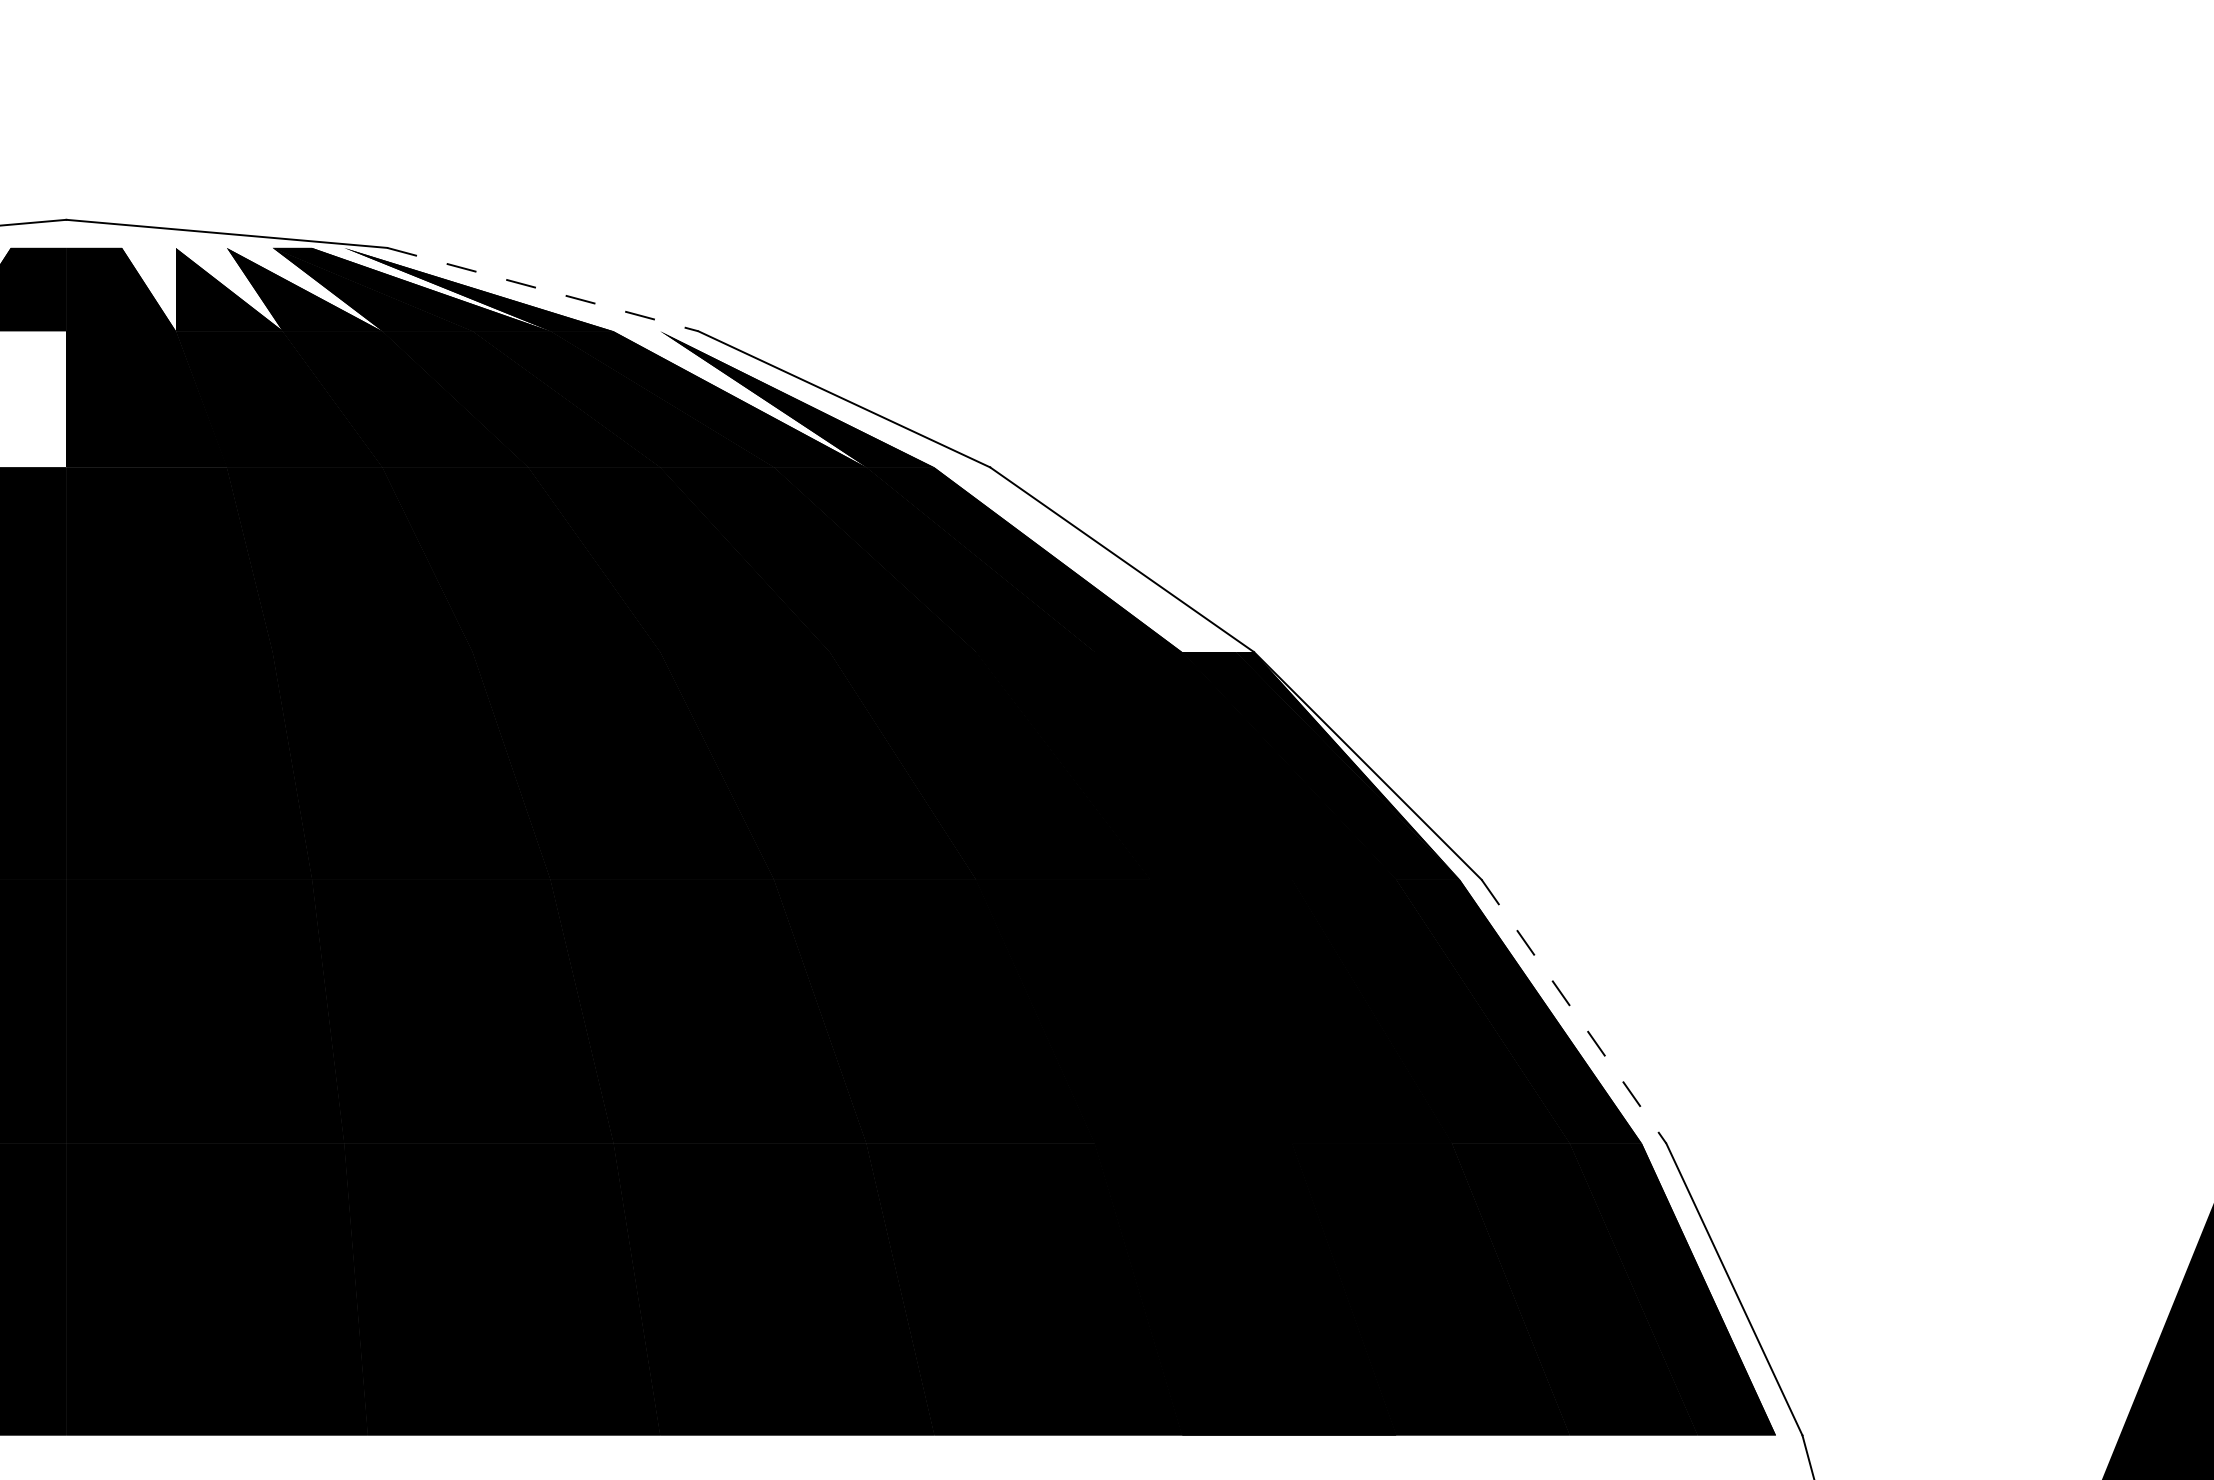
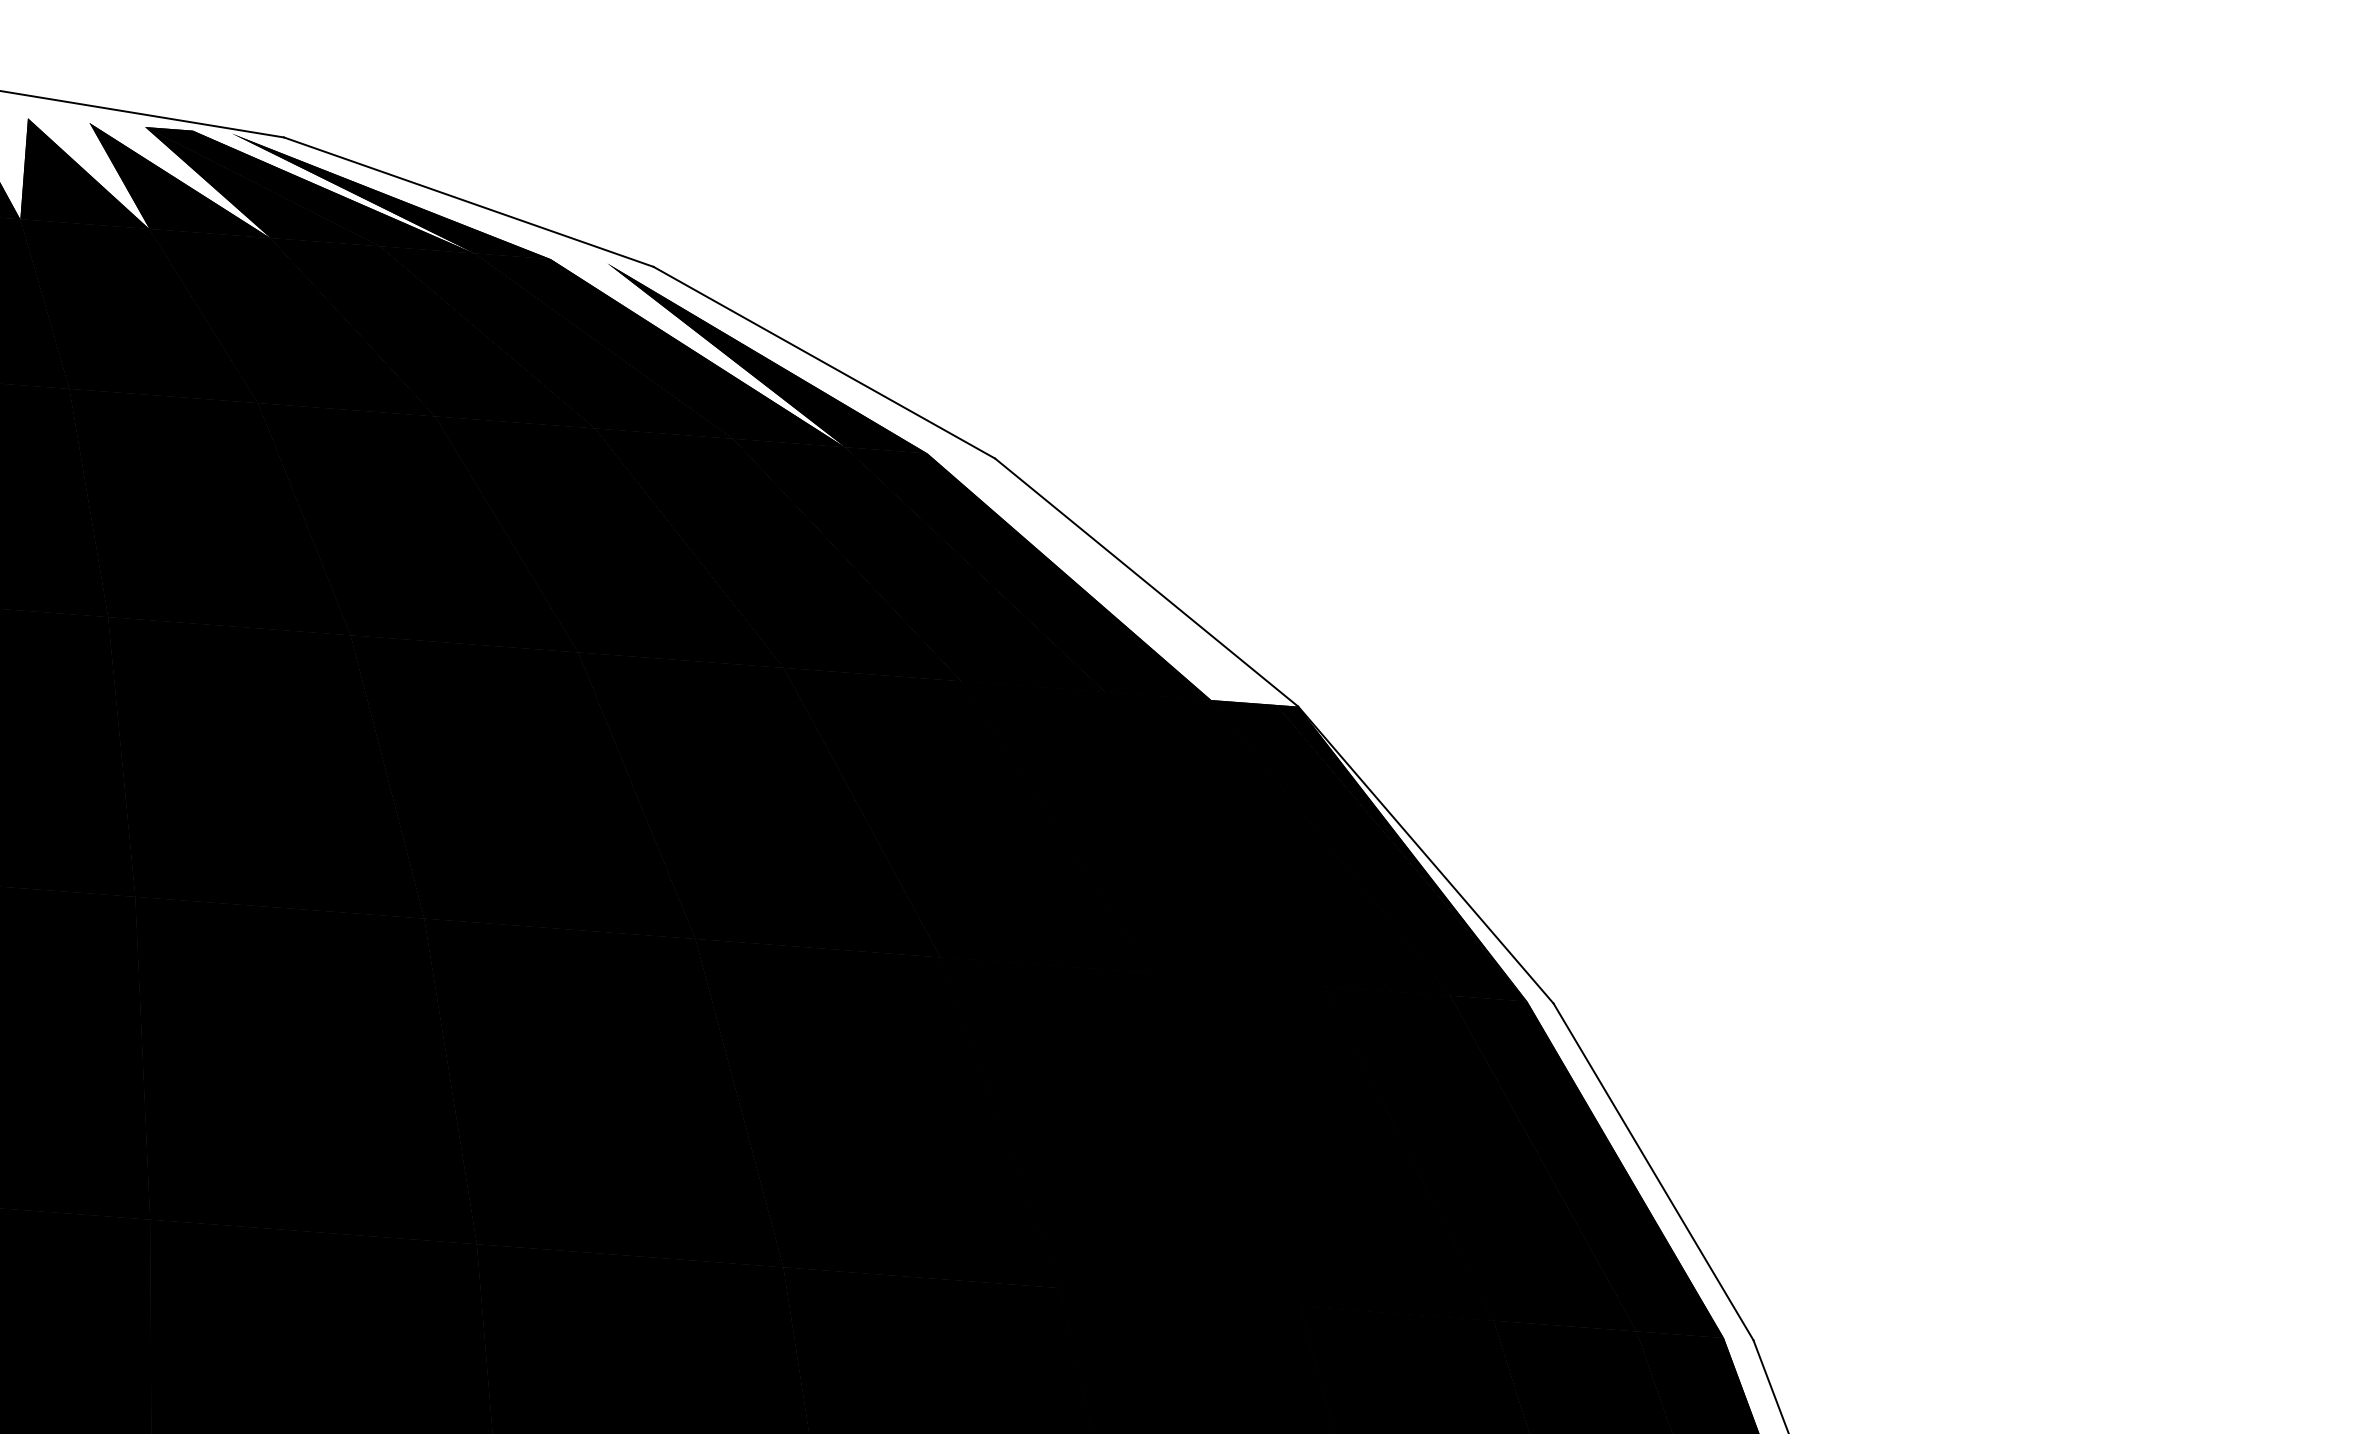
line: (543, 289) -> (469, 202), dashed -> solid
line: (1574, 1012) -> (1654, 1172), dashed -> solid

